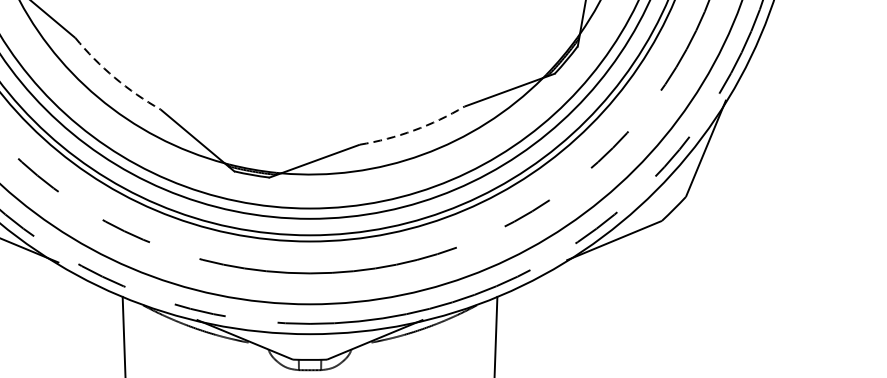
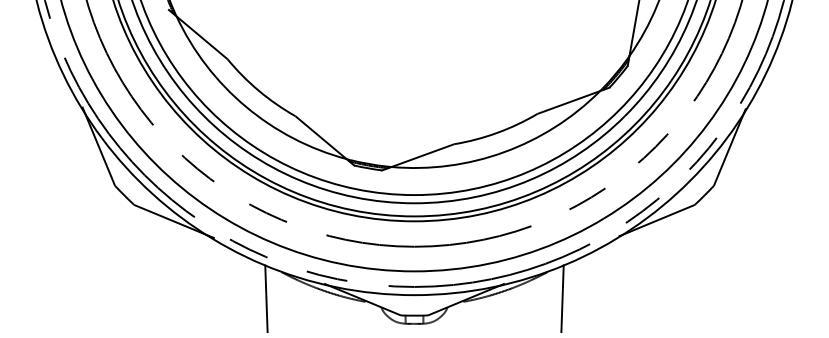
arc: (114, 77) -> (258, 90), dashed -> solid
arc: (414, 129) -> (497, 132), dashed -> solid

